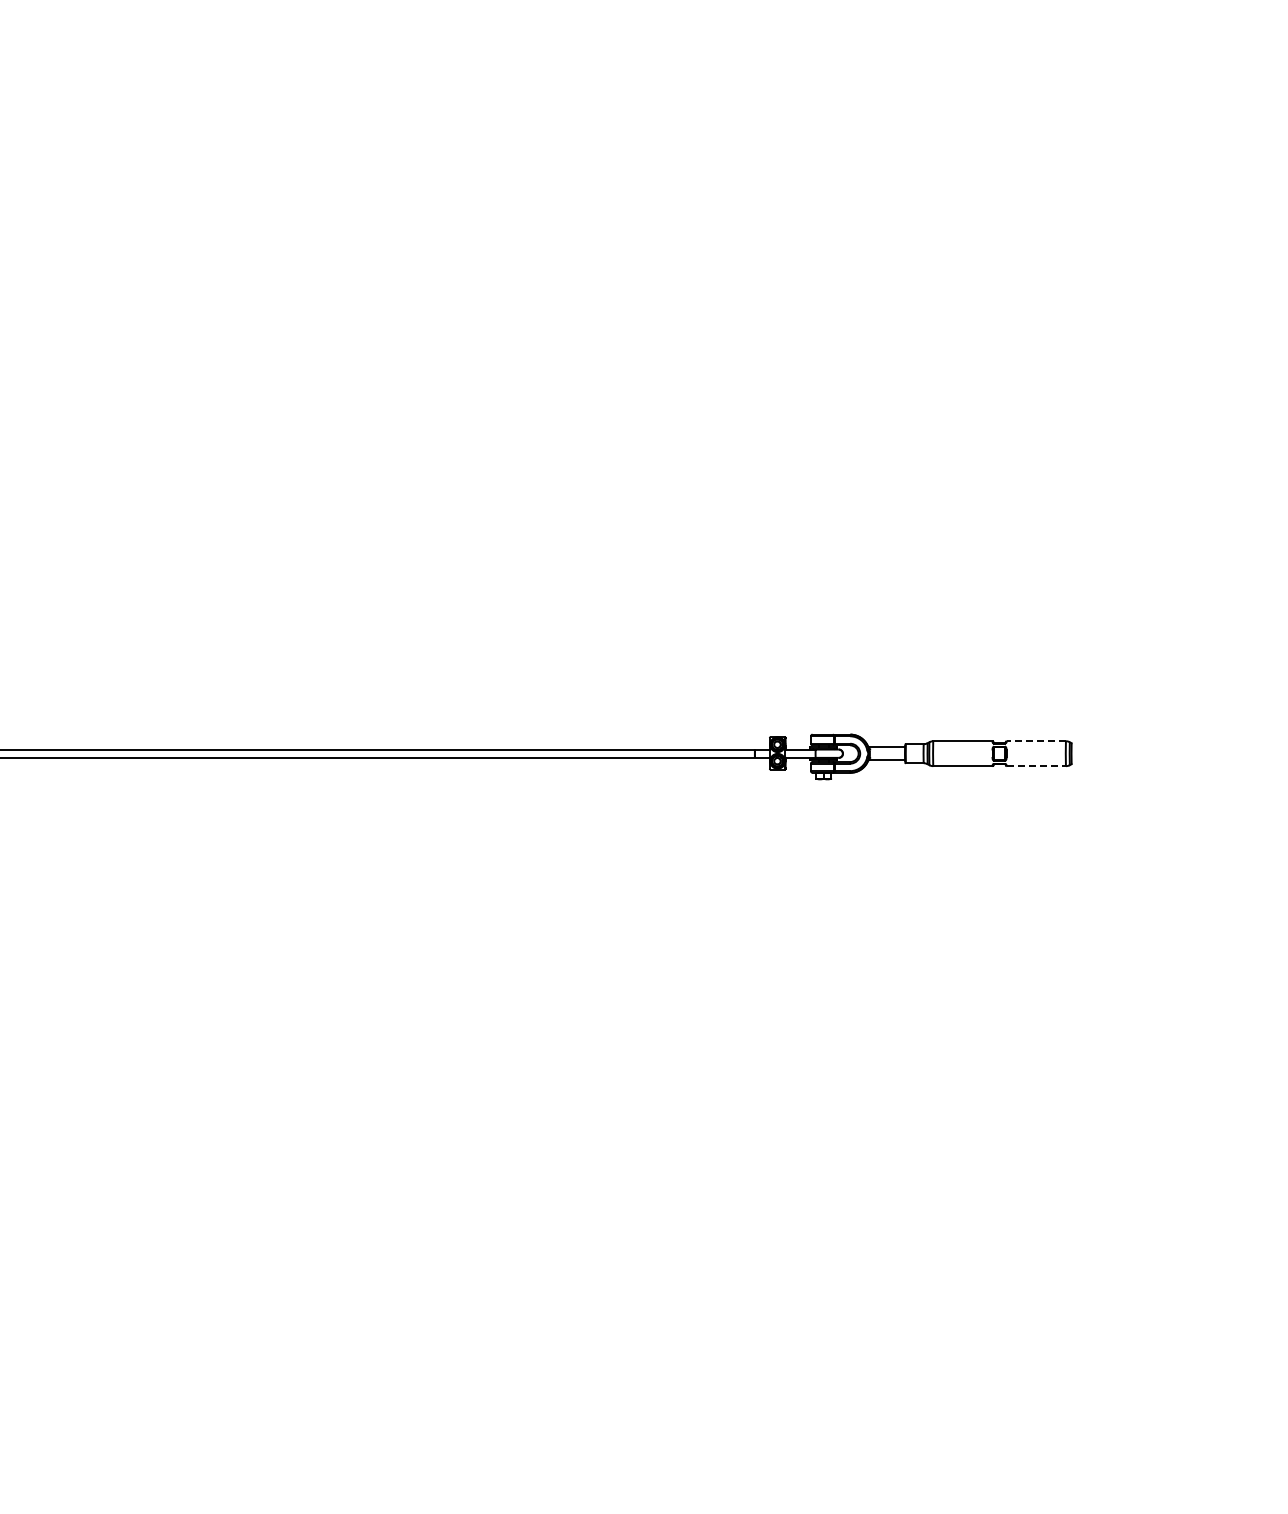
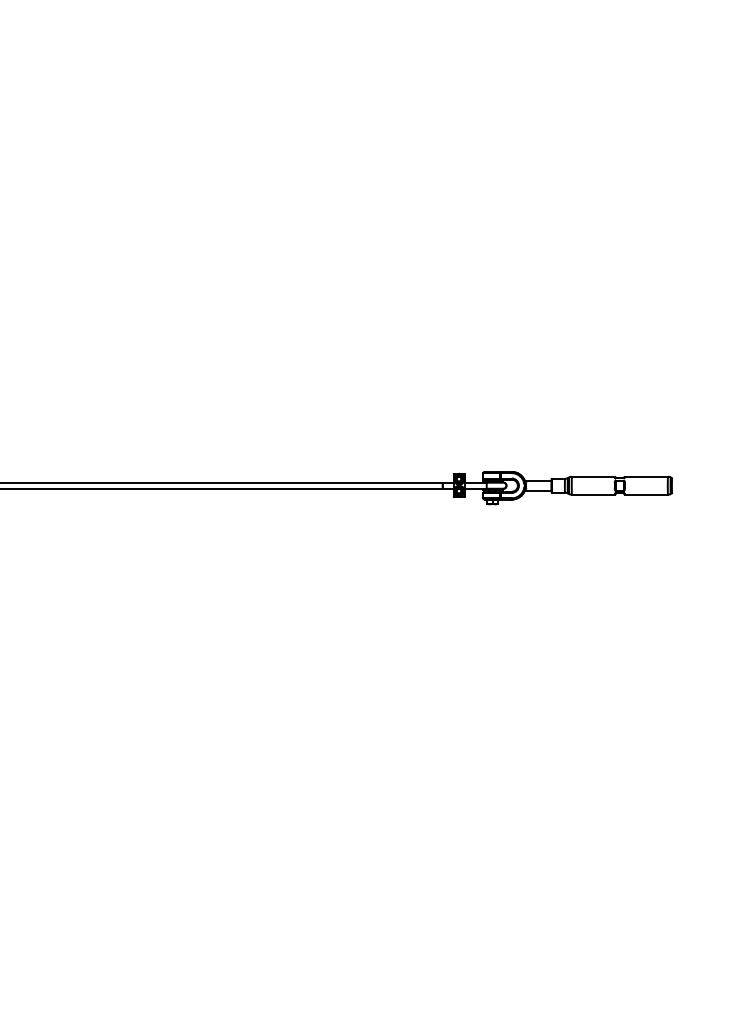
line: (1036, 741) -> (646, 476), dashed -> solid
line: (1036, 766) -> (646, 494), dashed -> solid

